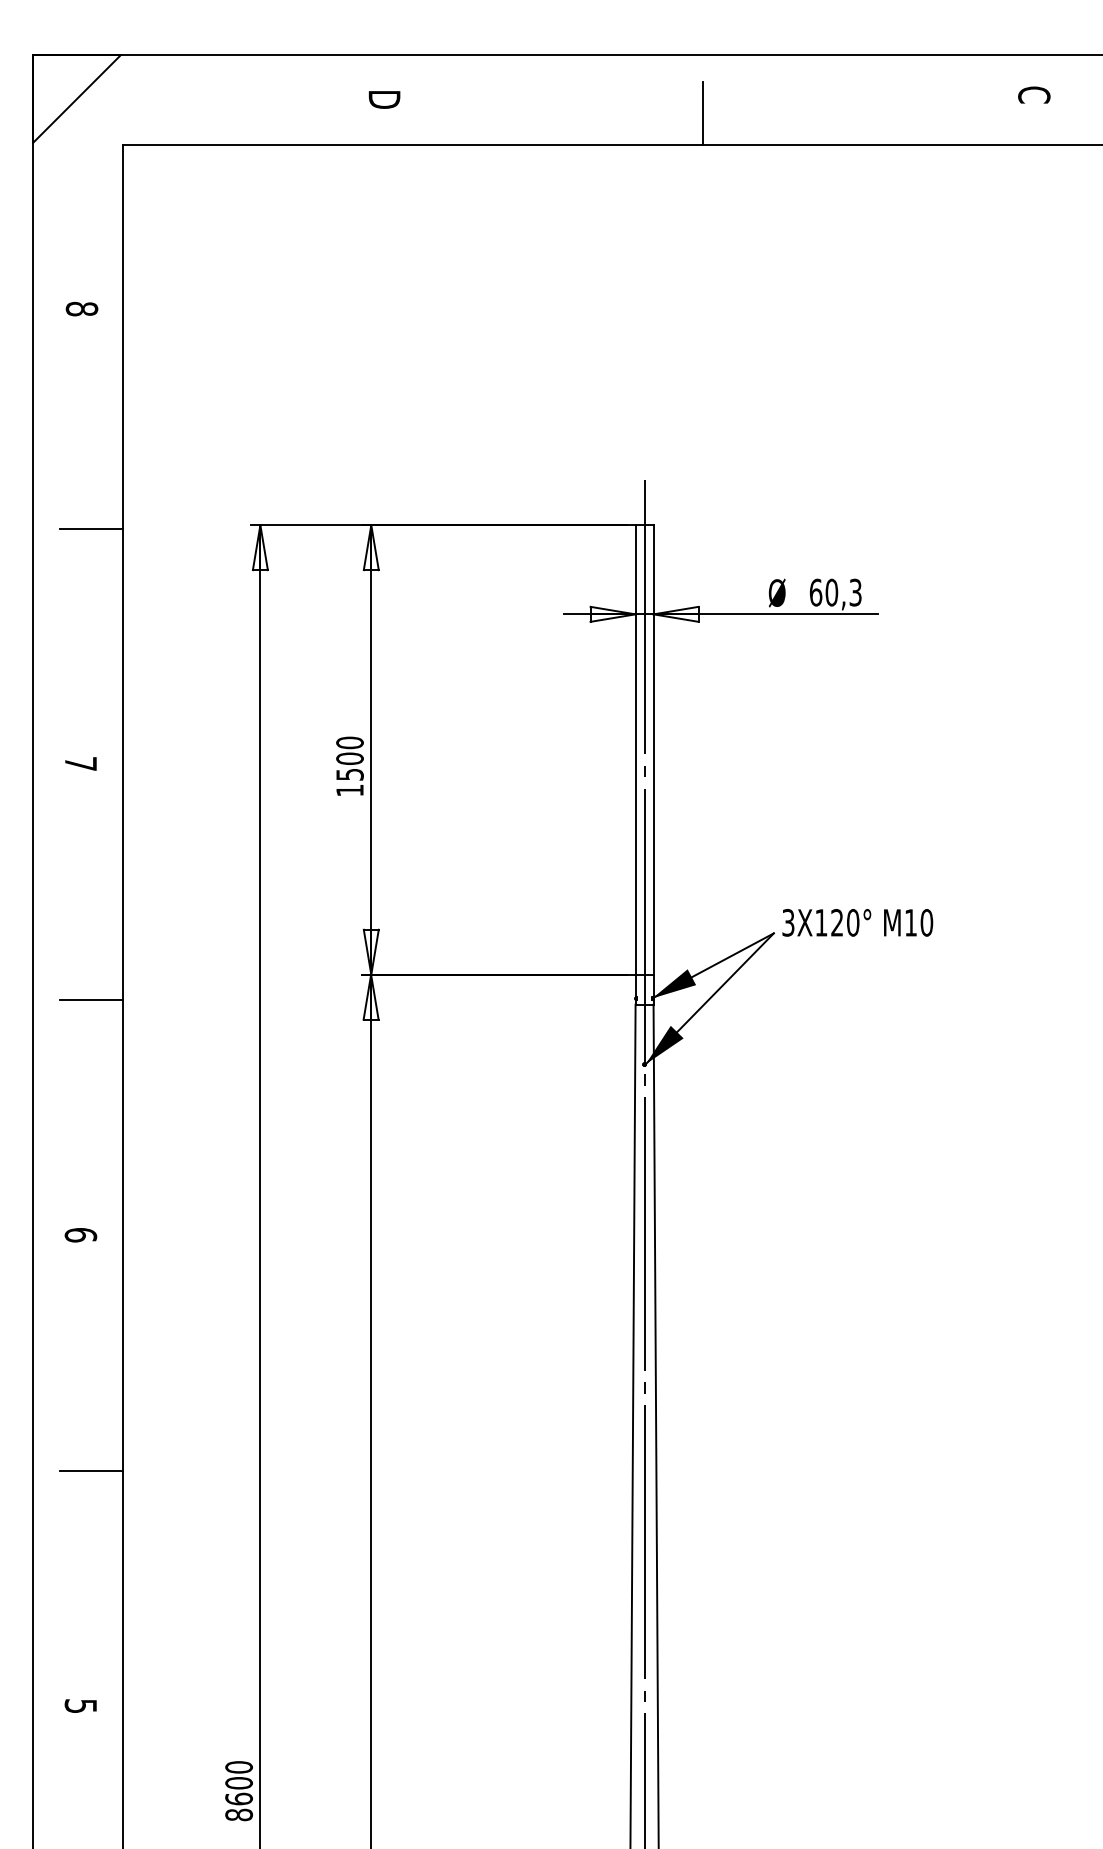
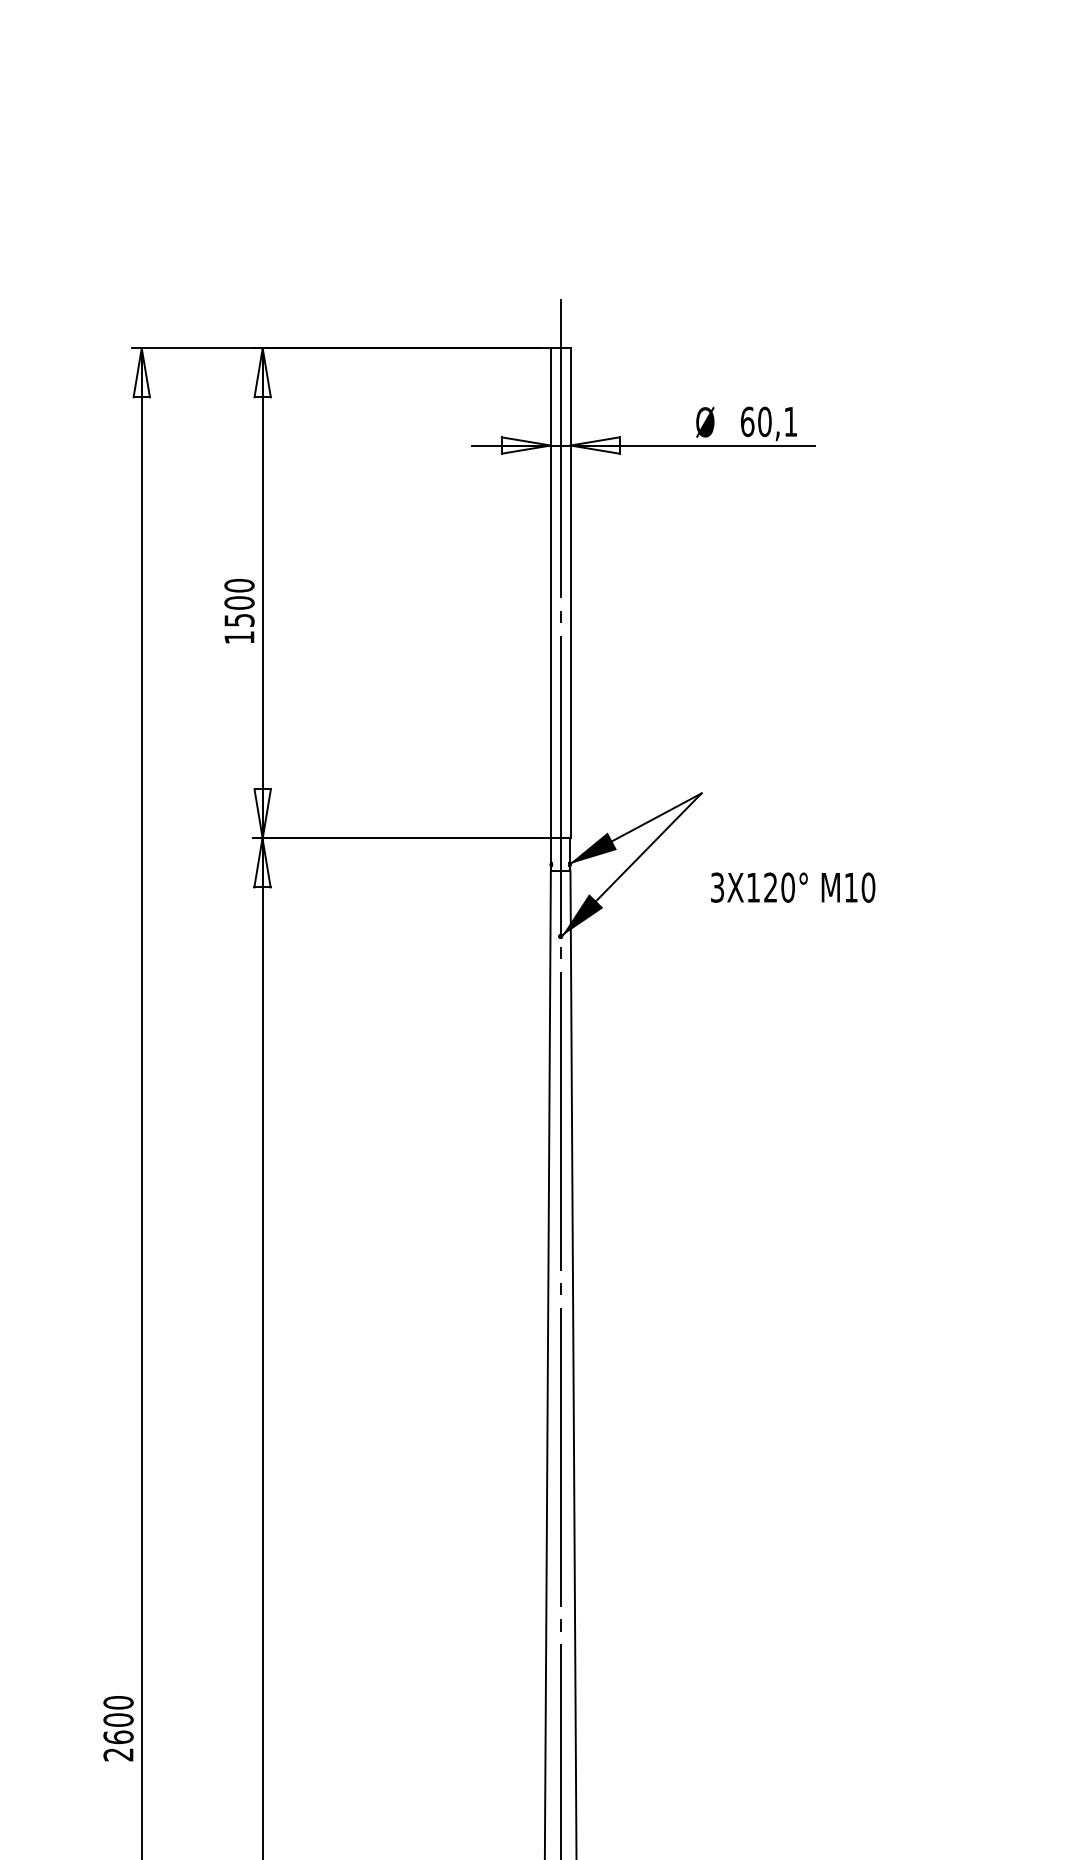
text: (855, 592) -> (790, 421), 60,3 -> 60,1
text: (857, 922) -> (792, 887), moved
text: (238, 1814) -> (117, 1754), 8600 -> 2600

